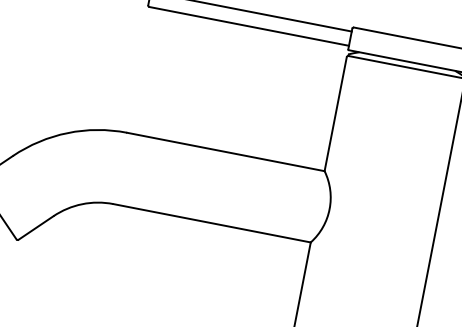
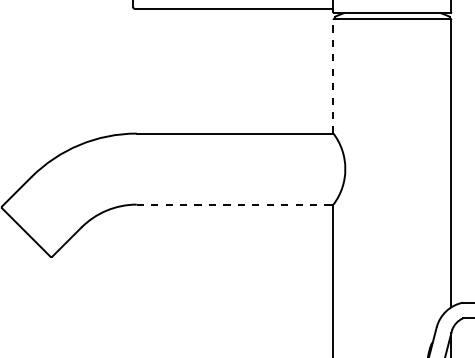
line: (335, 113) -> (333, 76), solid -> dashed
line: (212, 223) -> (235, 204), solid -> dashed

